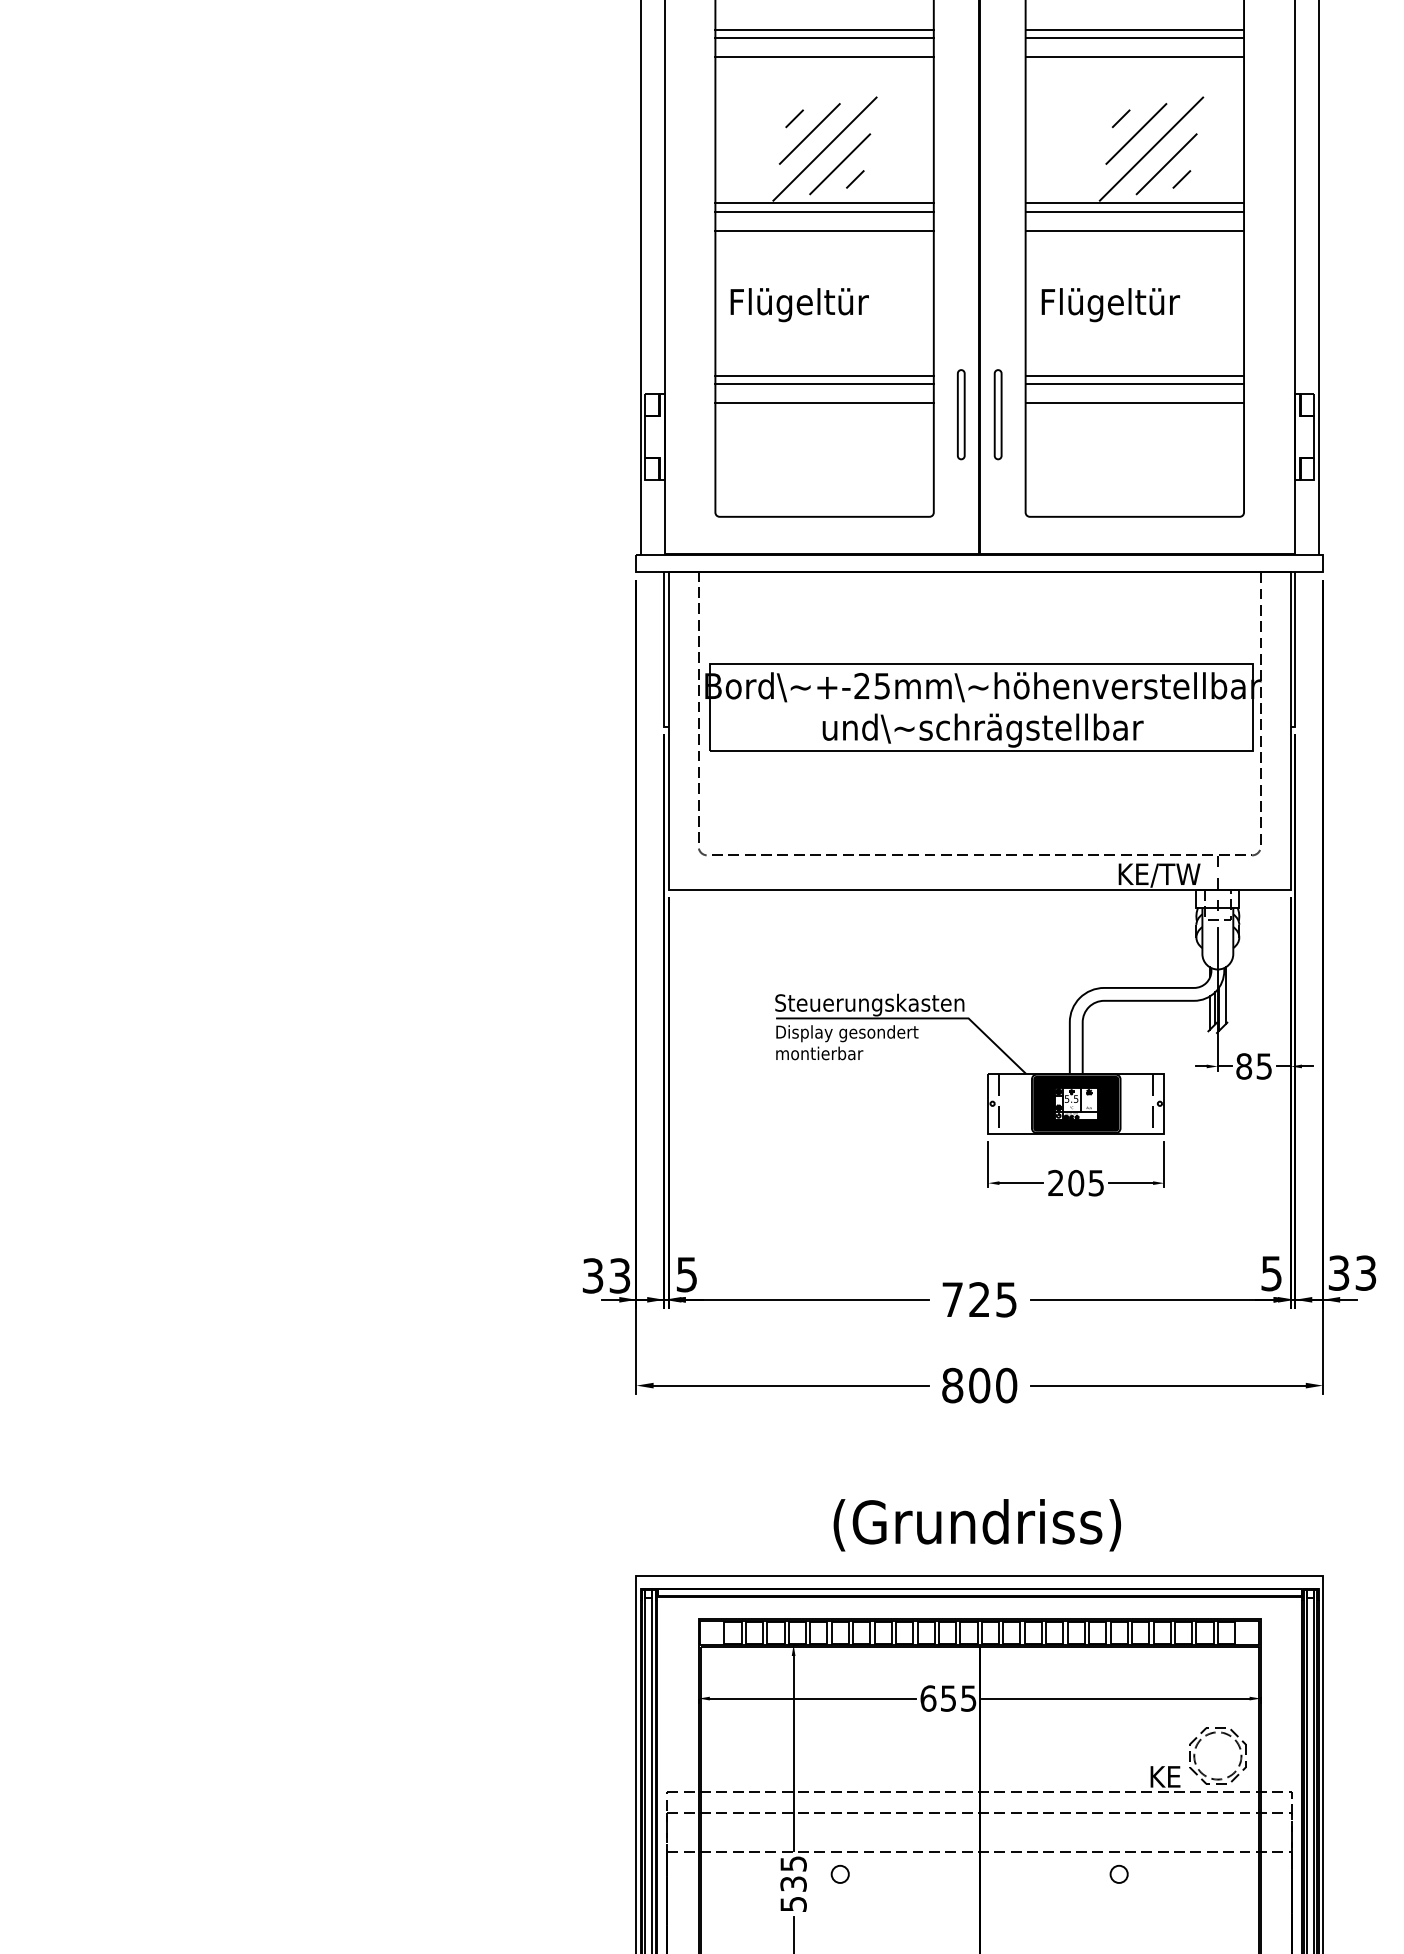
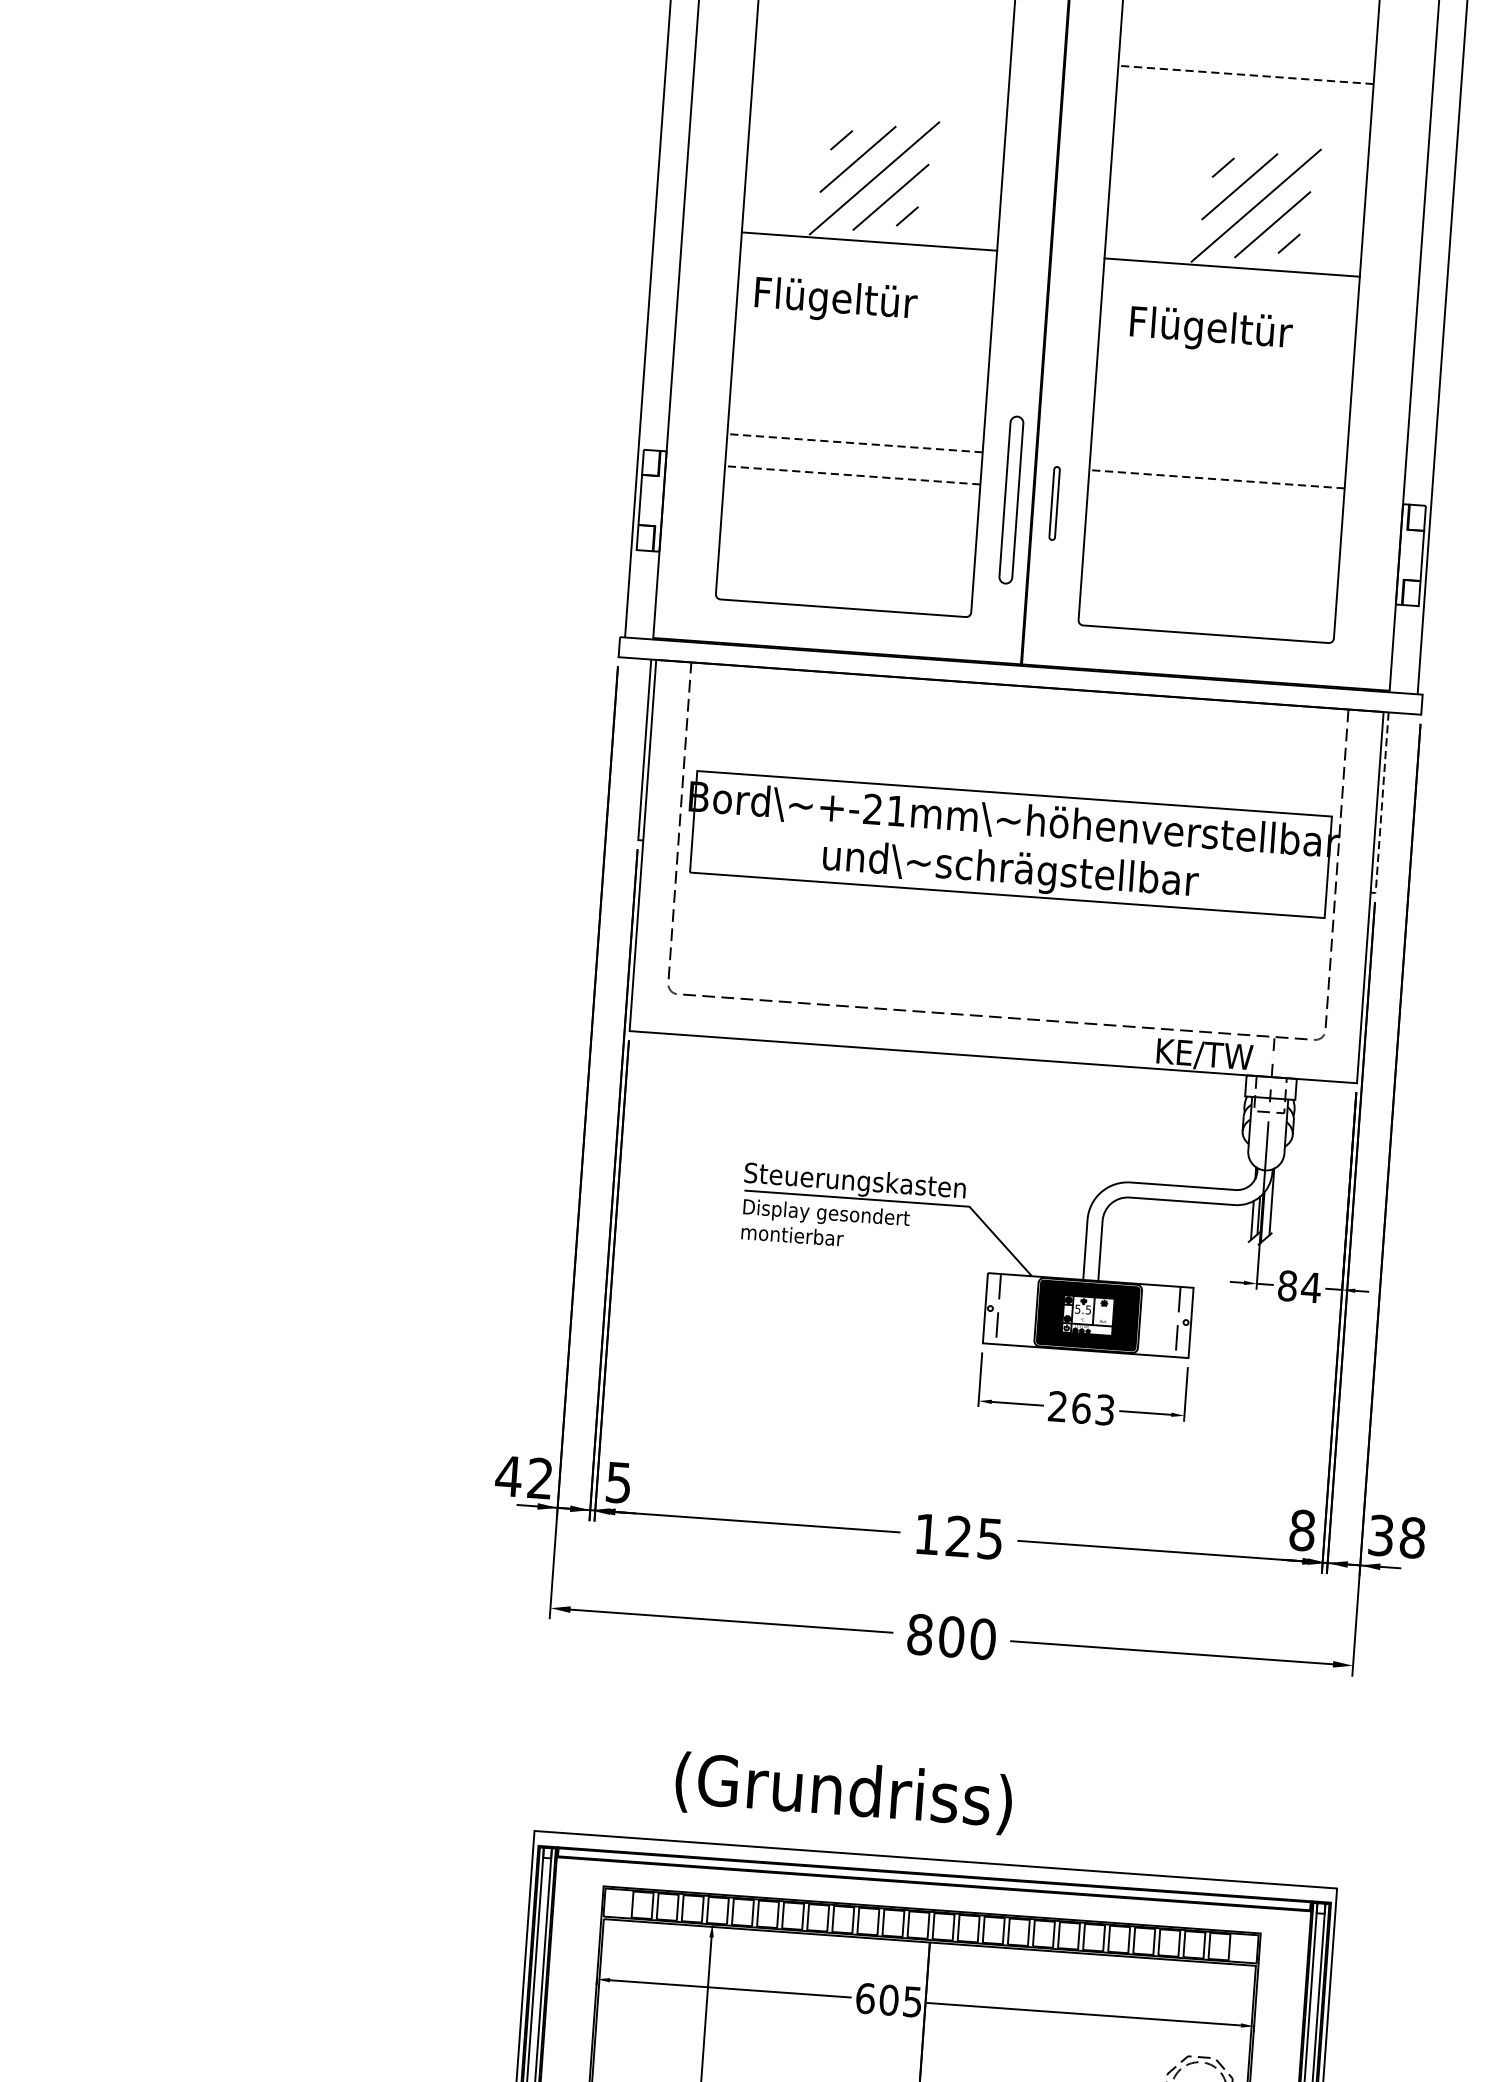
line: (824, 29) -> (883, 38), removed
line: (1134, 29) -> (1246, 64), removed
line: (824, 38) -> (883, 49), removed
line: (1134, 38) -> (1245, 75), solid -> dashed
line: (824, 57) -> (881, 71), removed
line: (1134, 57) -> (1244, 97), removed
line: (824, 211) -> (868, 251), removed
line: (1134, 211) -> (1231, 277), removed
line: (824, 230) -> (867, 273), removed
line: (1134, 230) -> (1229, 299), removed
text: (799, 305) -> (835, 301), moved
text: (1110, 305) -> (1210, 331), moved
line: (824, 375) -> (854, 443), solid -> dashed
line: (1134, 375) -> (1217, 469), removed
line: (824, 384) -> (854, 453), removed
line: (1134, 384) -> (1216, 479), solid -> dashed
line: (824, 403) -> (852, 475), solid -> dashed
line: (1134, 403) -> (1215, 501), removed
part: (961, 414) -> (1011, 500), size x1.6
part: (997, 414) -> (1053, 503), size x0.7
line: (1295, 652) -> (1382, 806), solid -> dashed
text: (881, 686) -> (895, 811), +-25mm -> +-21mm
text: (1263, 1066) -> (1310, 1287), 85 -> 84
text: (1085, 1182) -> (1092, 1408), 205 -> 263
text: (1365, 1272) -> (1412, 1537), 33 -> 38
text: (1271, 1273) -> (1302, 1530), 5 -> 8
text: (605, 1275) -> (523, 1476), 33 -> 42
text: (952, 1299) -> (927, 1533), 725 -> 125
text: (976, 1525) -> (842, 1793), moved
text: (948, 1698) -> (889, 2000), 655 -> 605

